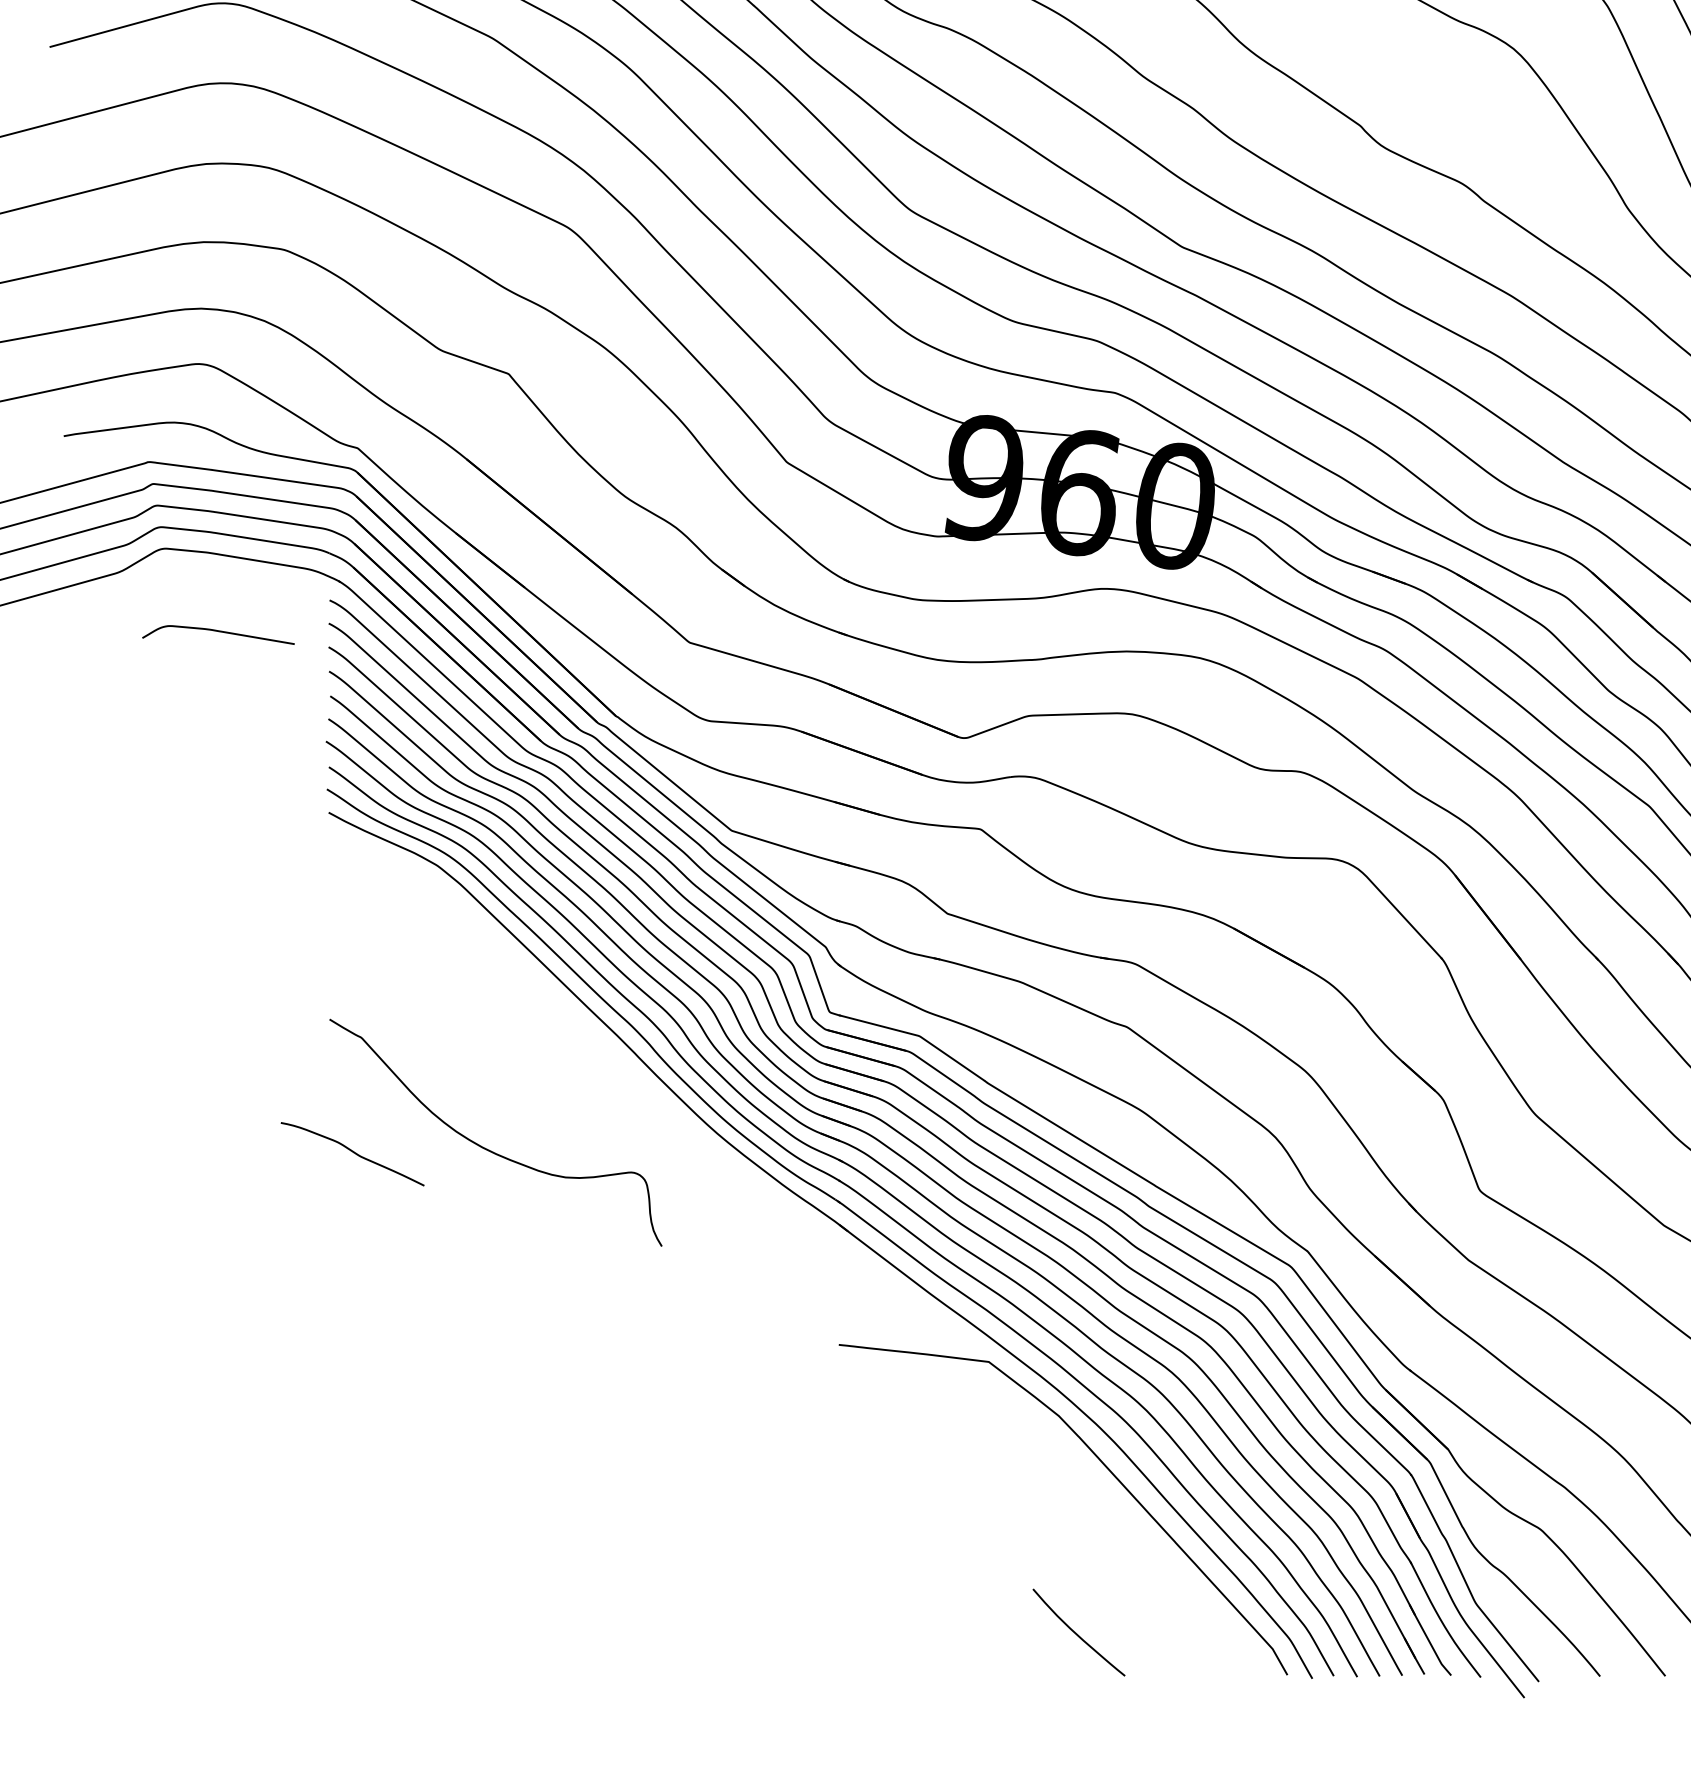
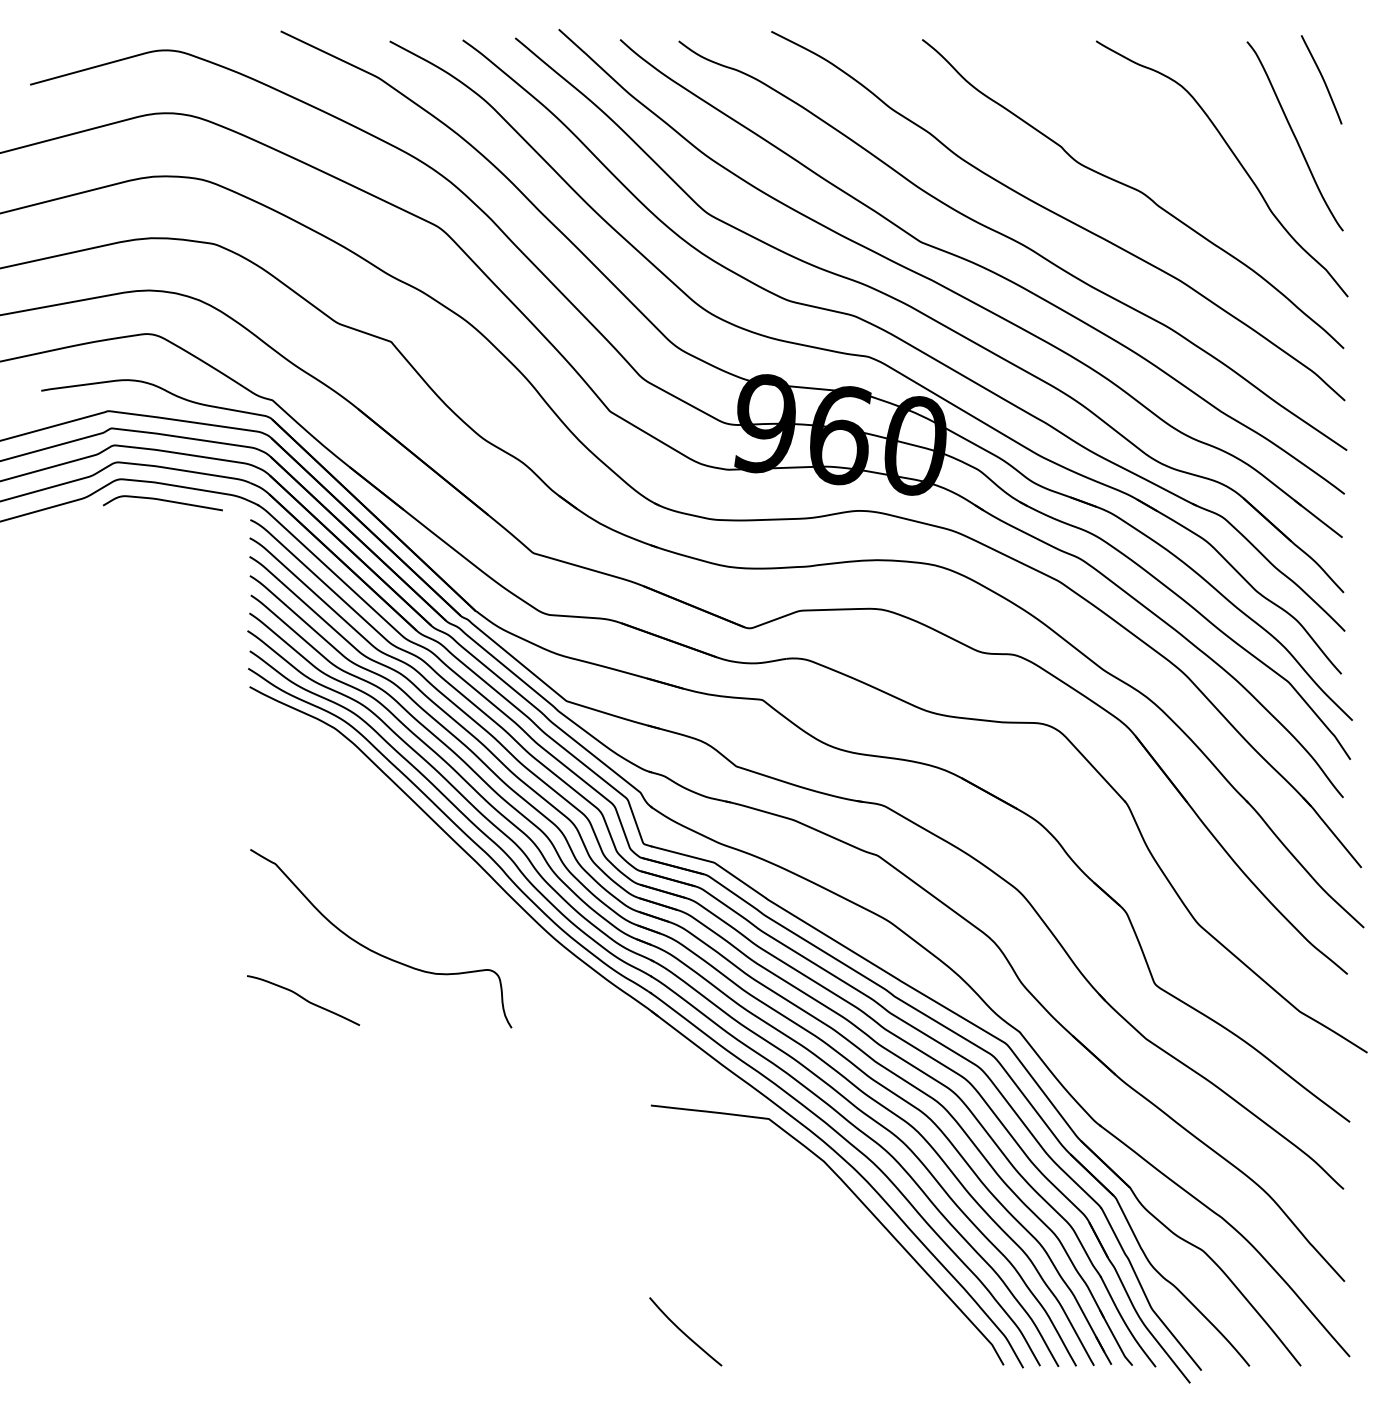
curve: (219, 632) -> (163, 501), moved
curve: (352, 1152) -> (303, 999), moved
curve: (1077, 1633) -> (684, 1332), moved

